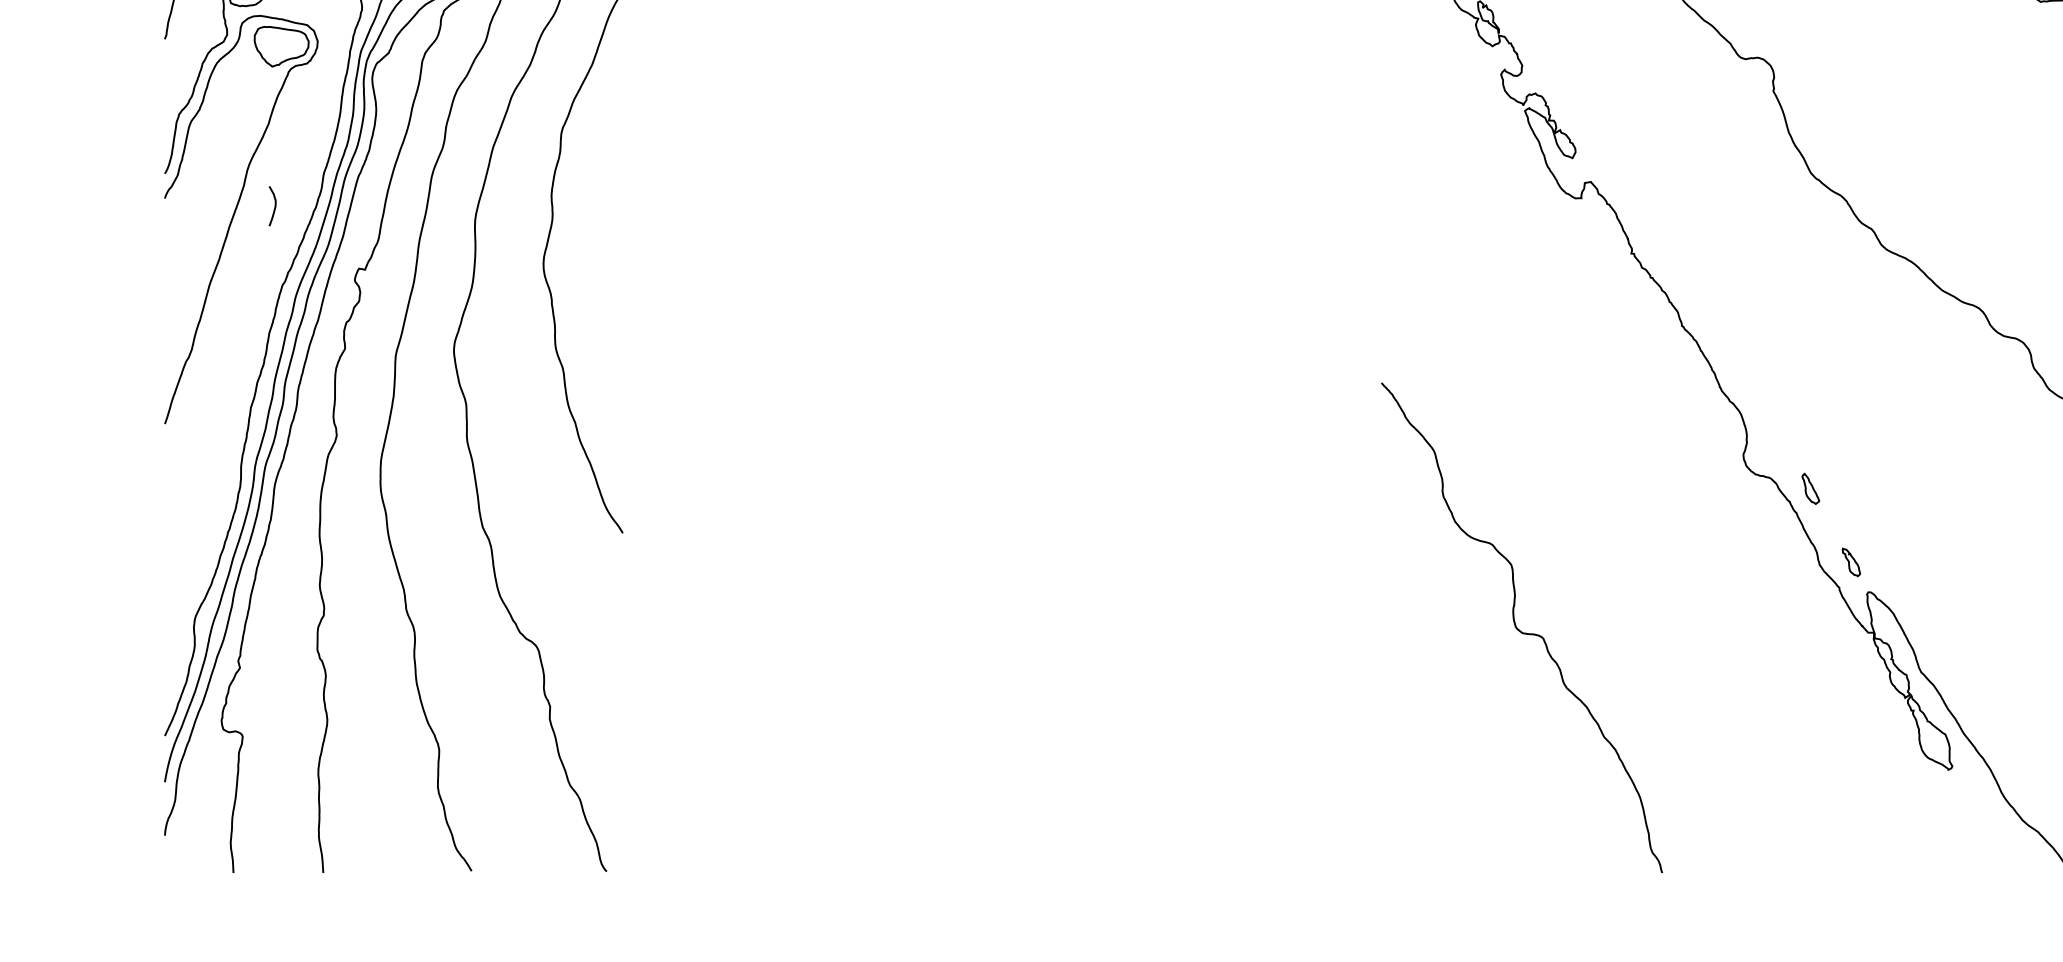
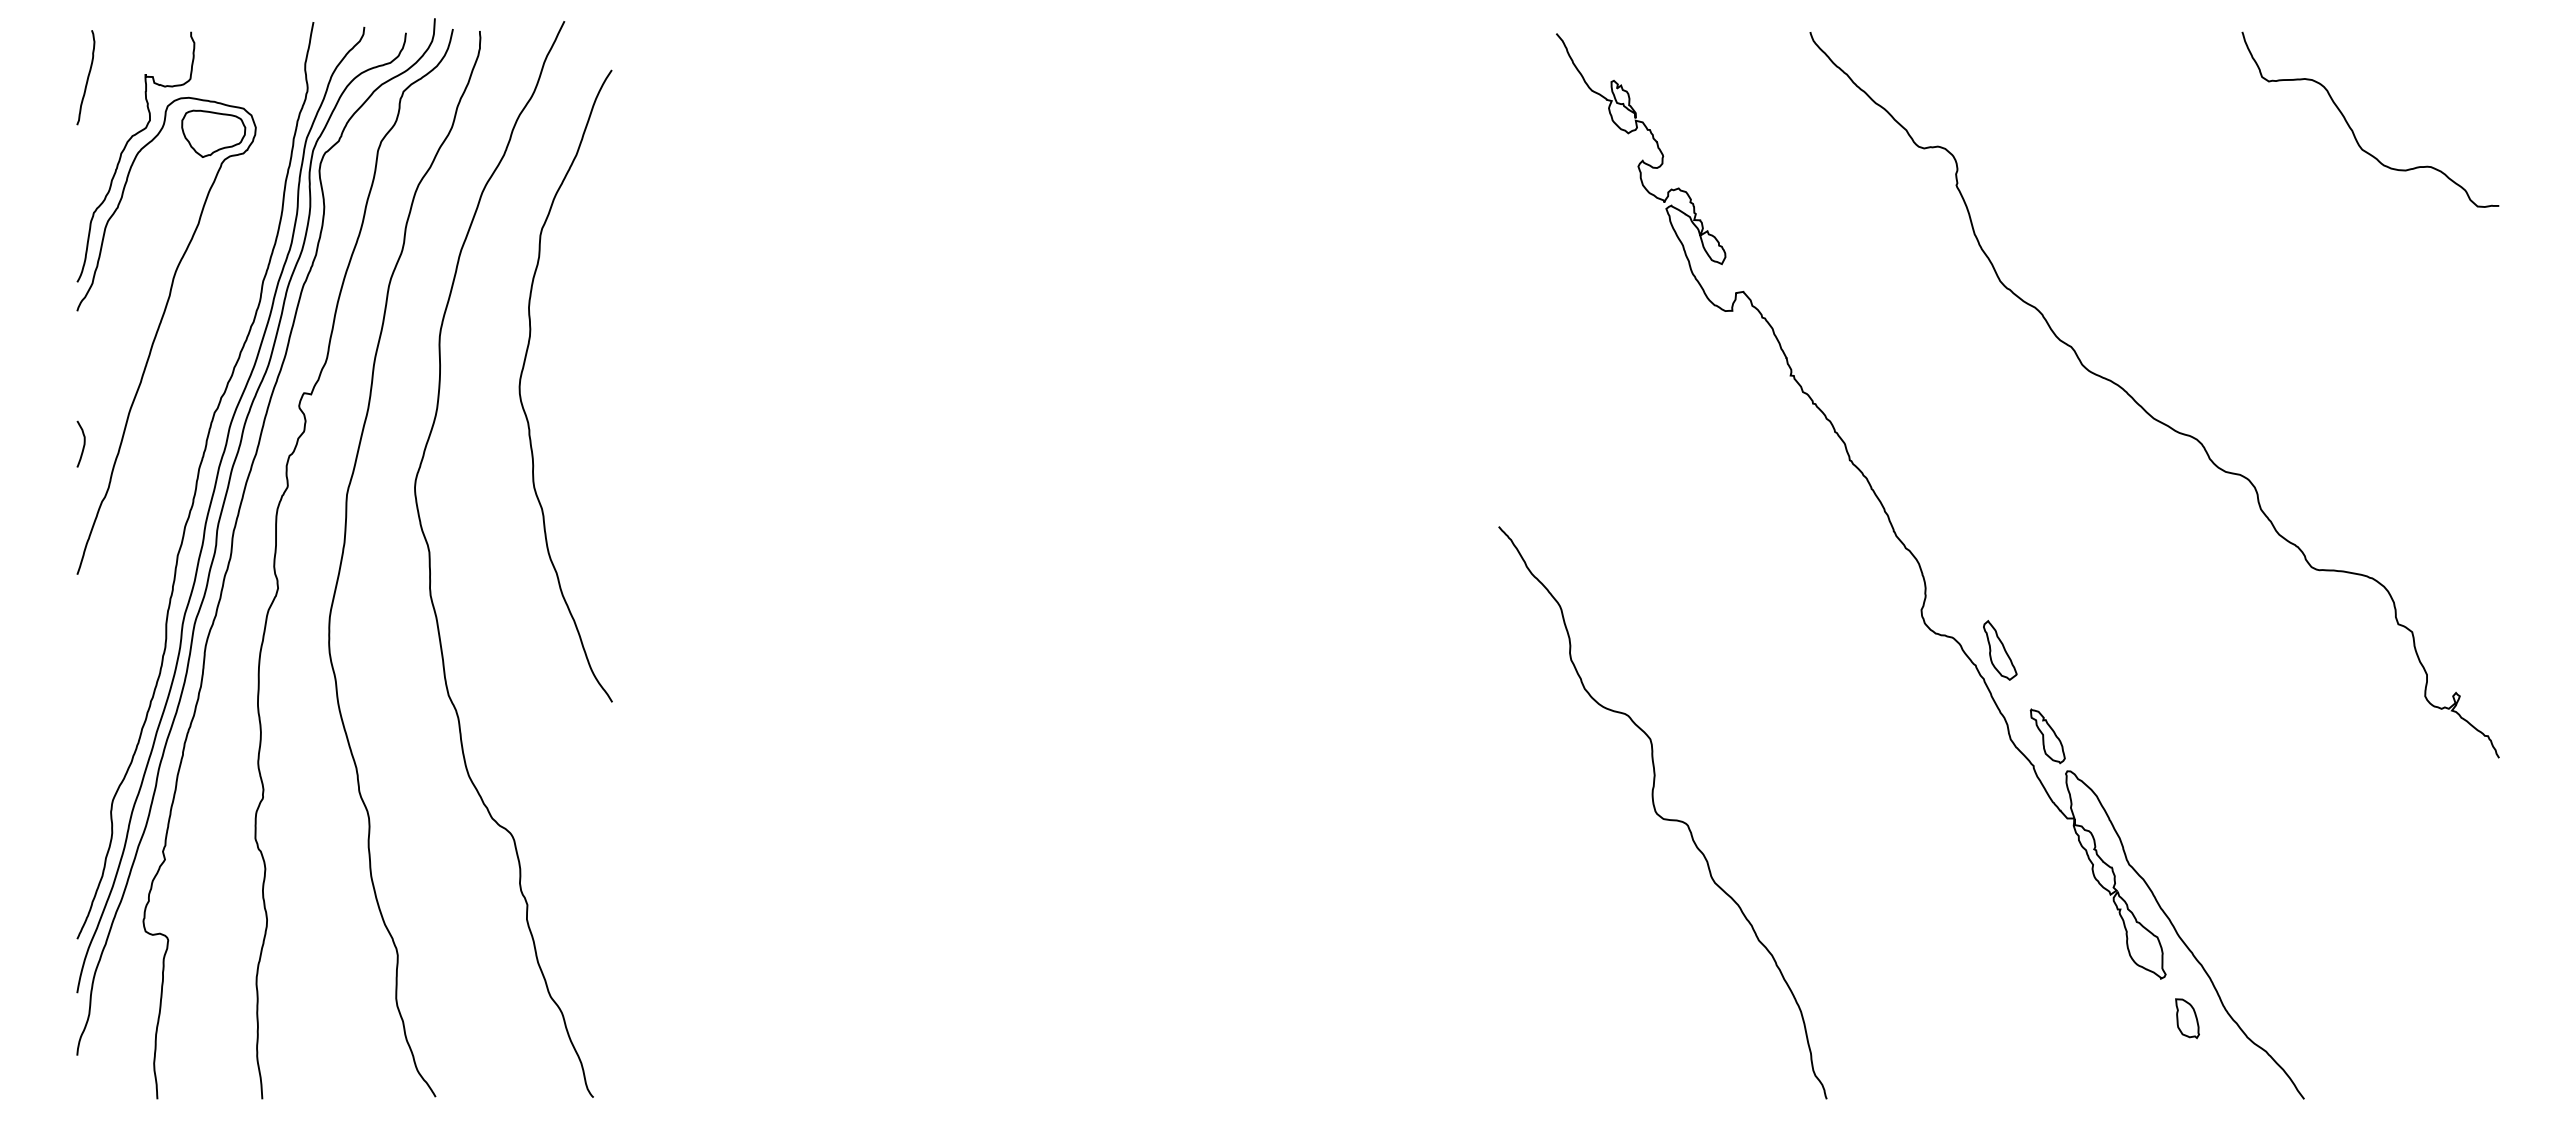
curve: (274, 205) -> (83, 443), moved
part: (1811, 488) -> (2000, 650), size x1.67
part: (1851, 562) -> (2047, 736), size x1.67
part: (1971, 803) -> (2187, 1018), added

